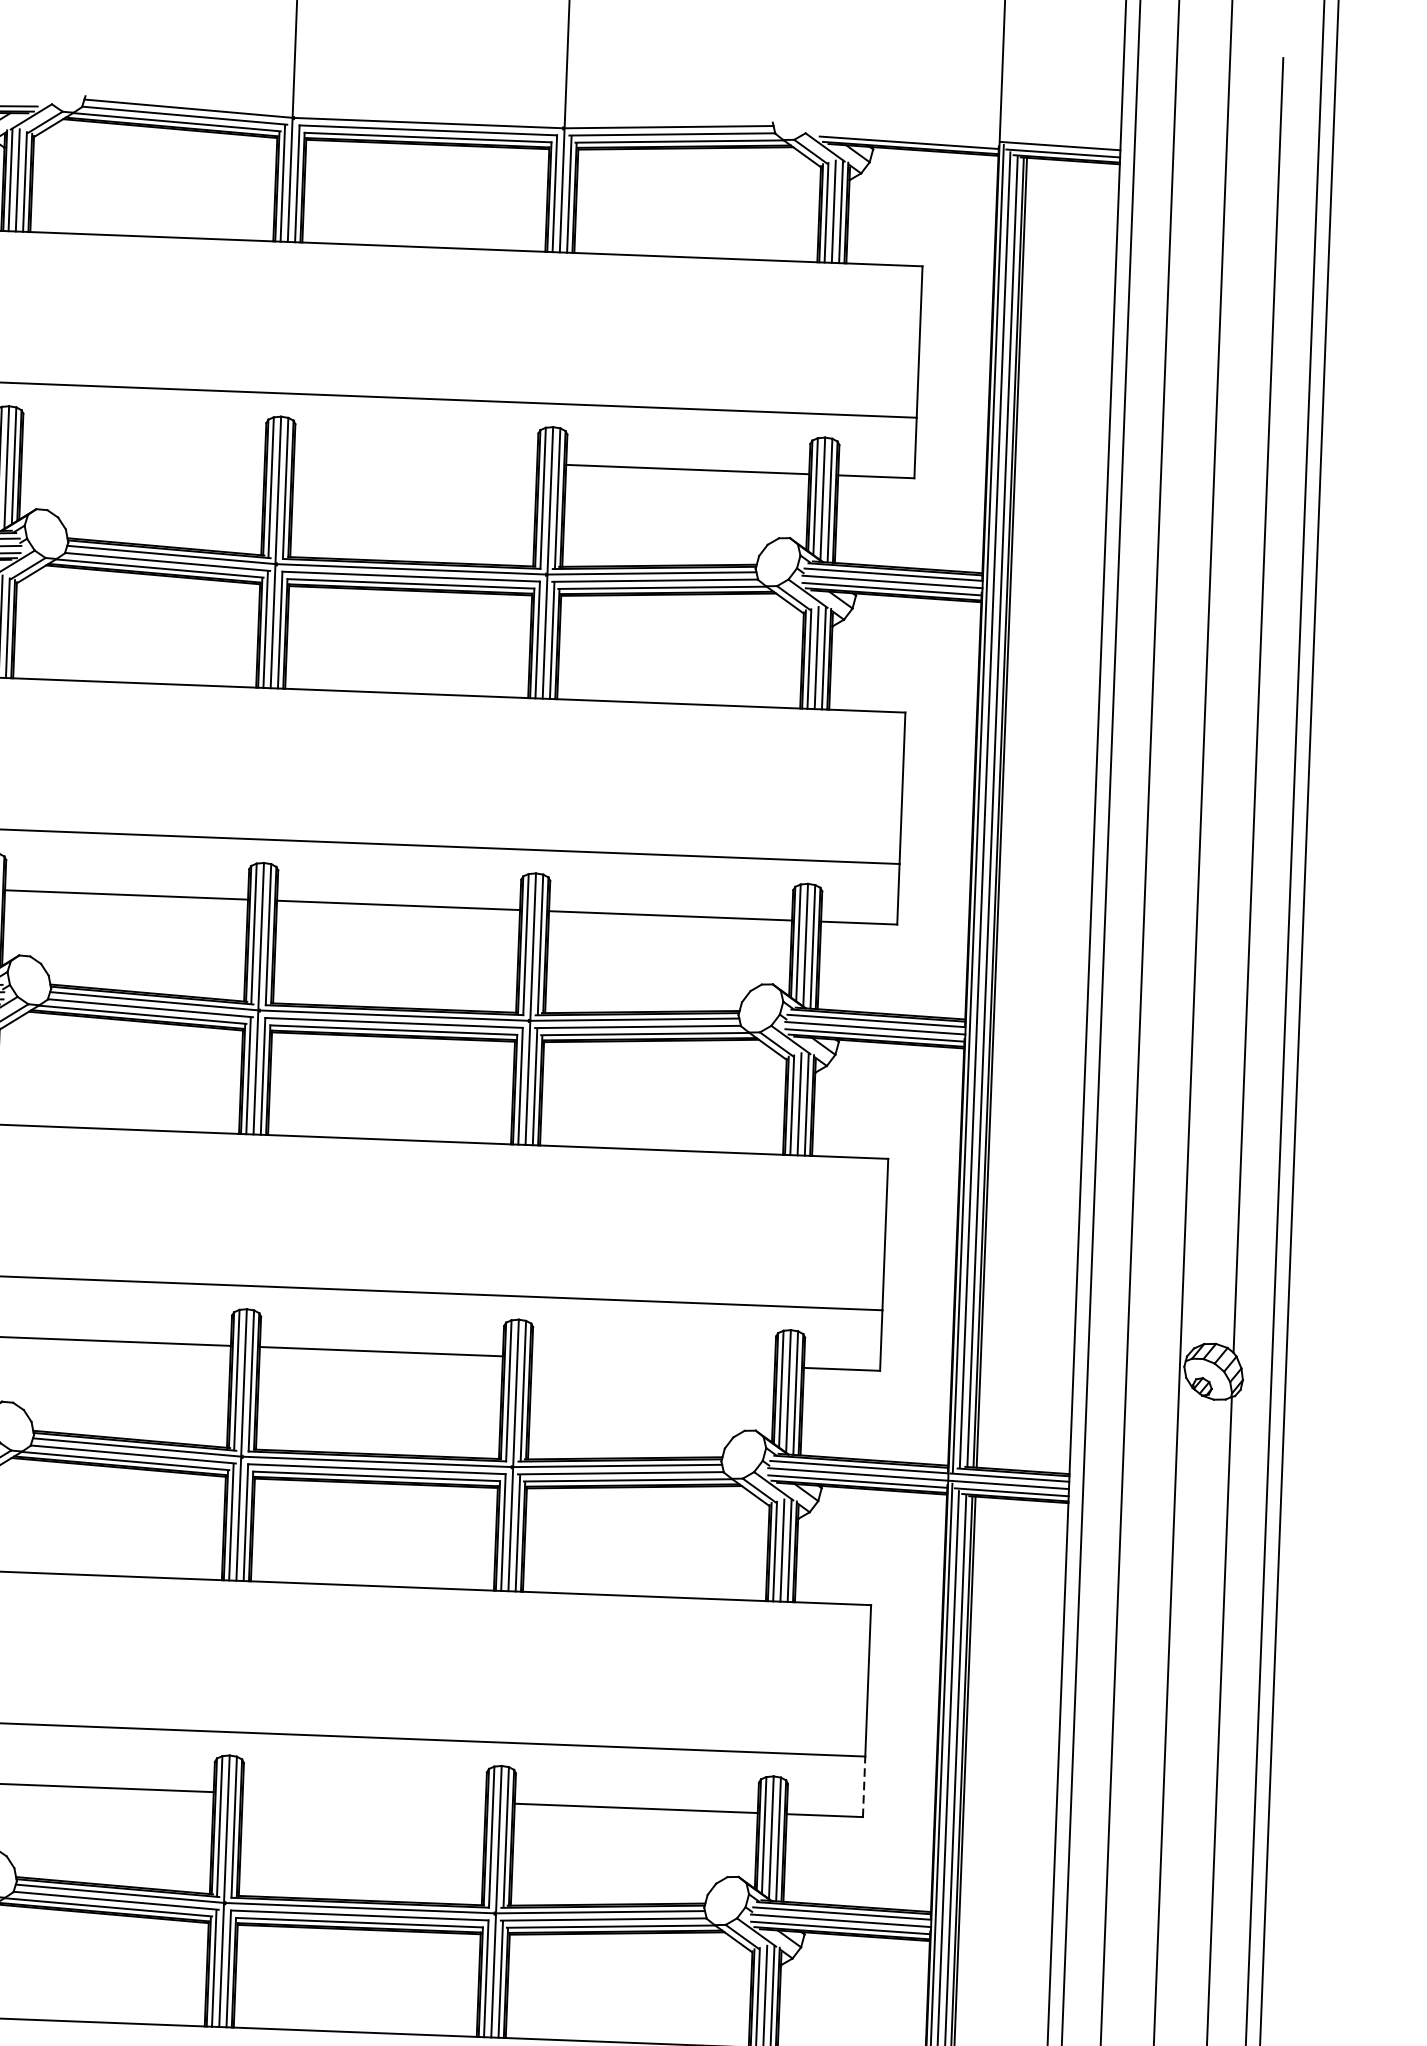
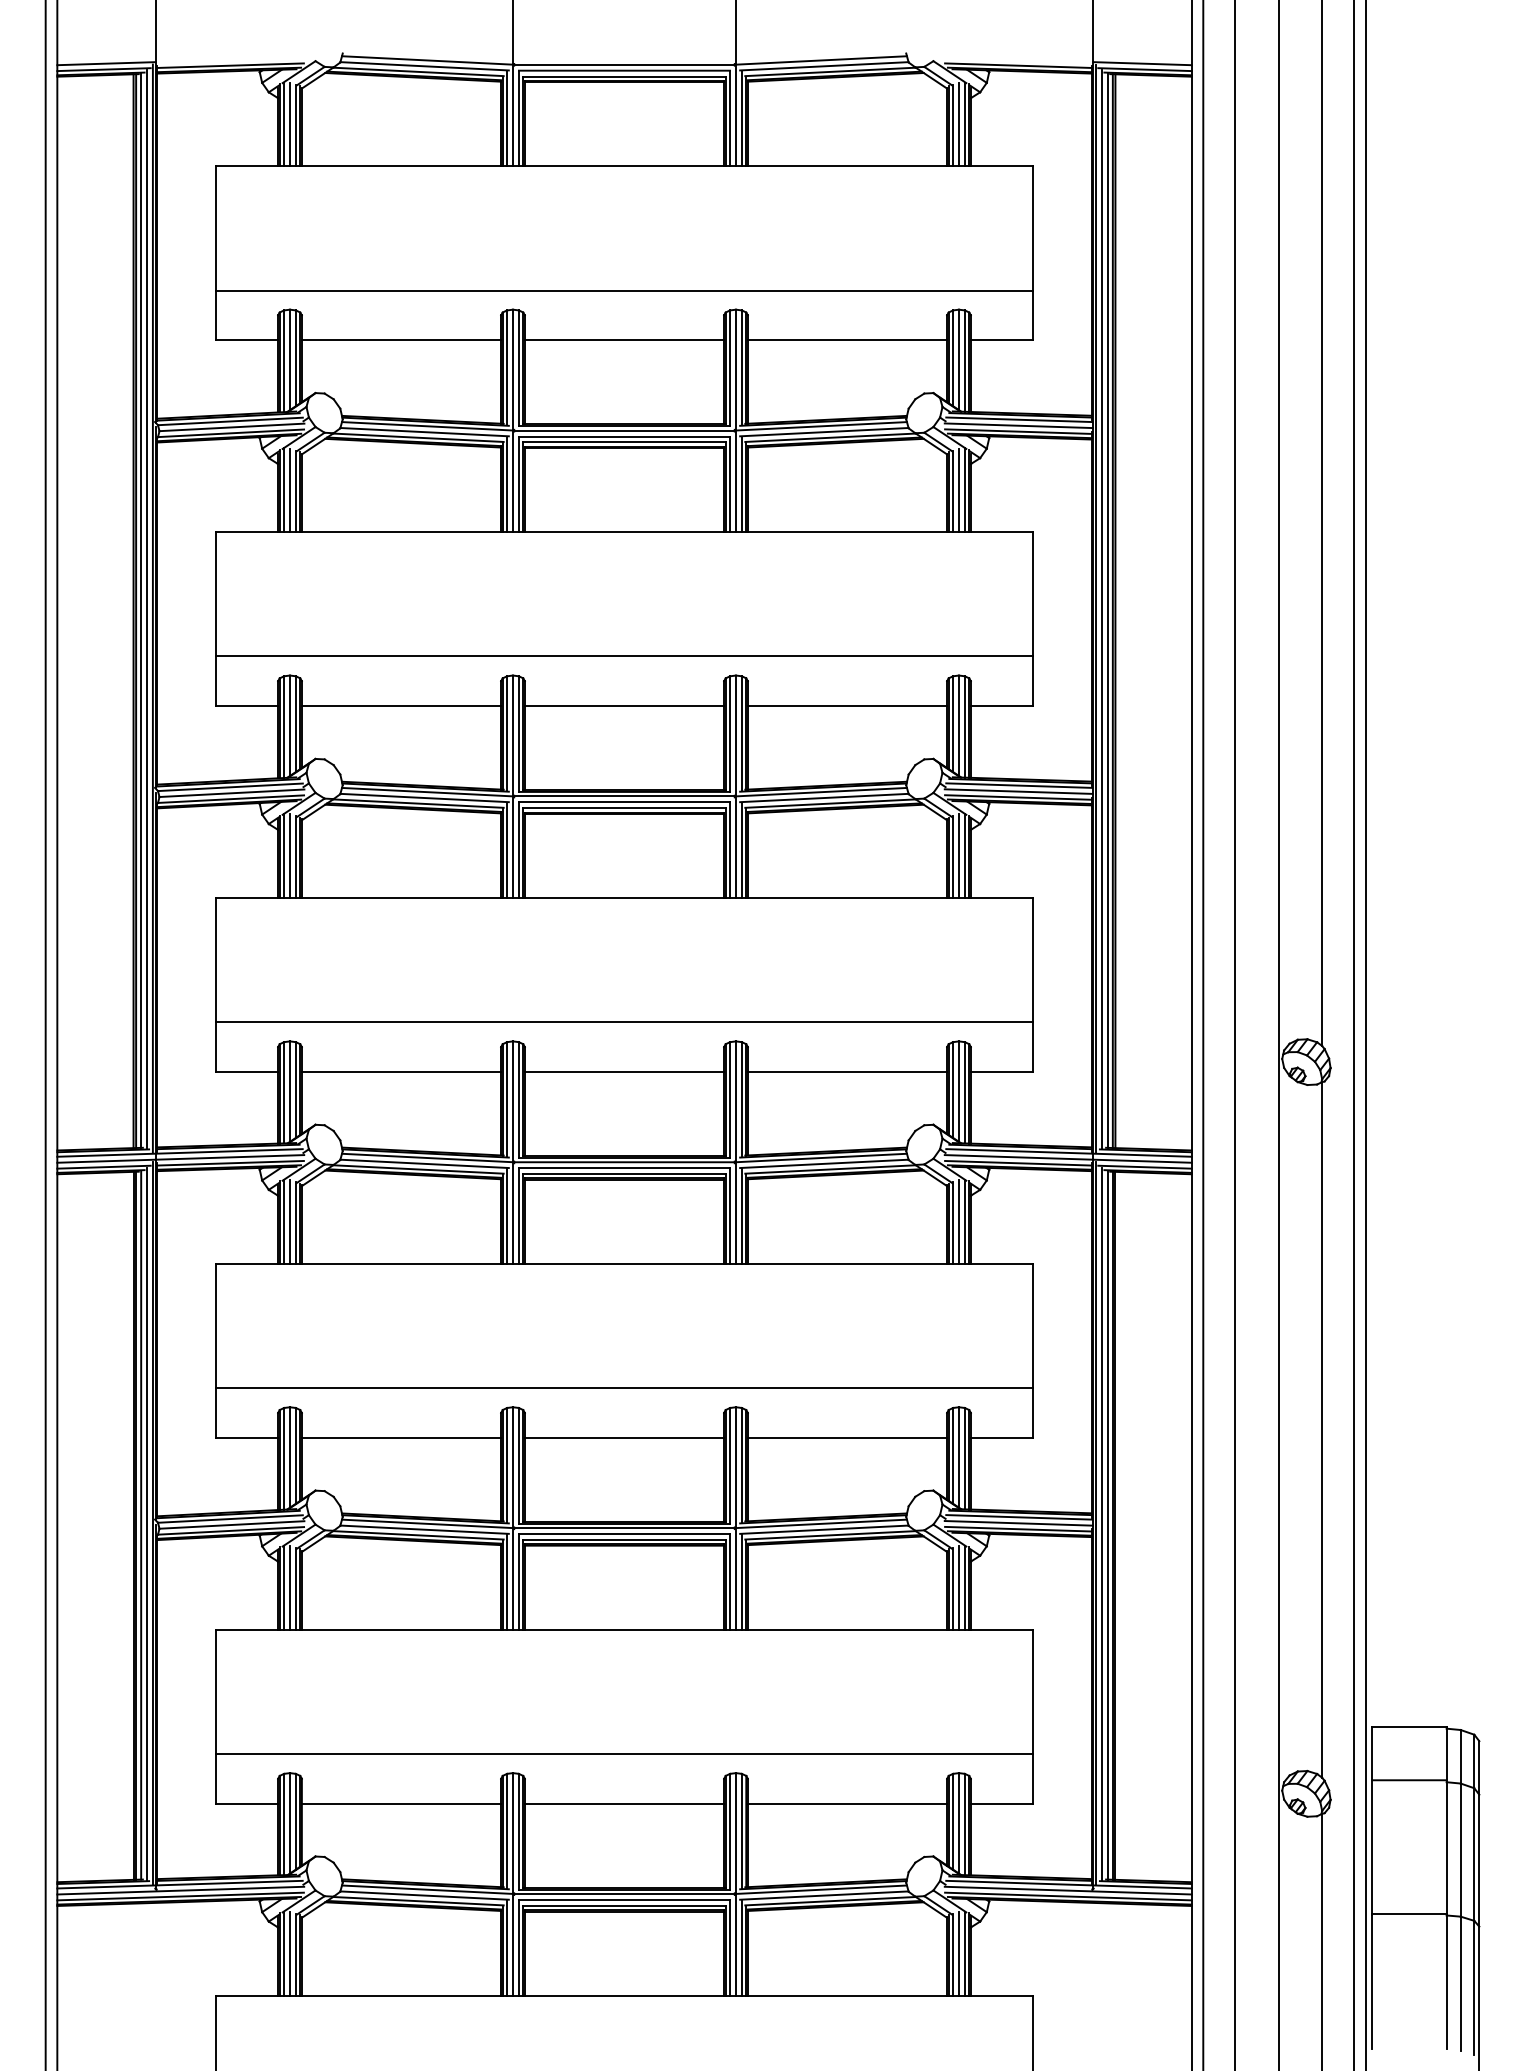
line: (143, 449) -> (401, 340), added
line: (415, 459) -> (624, 340), added
line: (653, 1361) -> (847, 1071), added
line: (864, 1786) -> (1033, 1412), dashed -> solid
line: (364, 1797) -> (624, 1437), added

